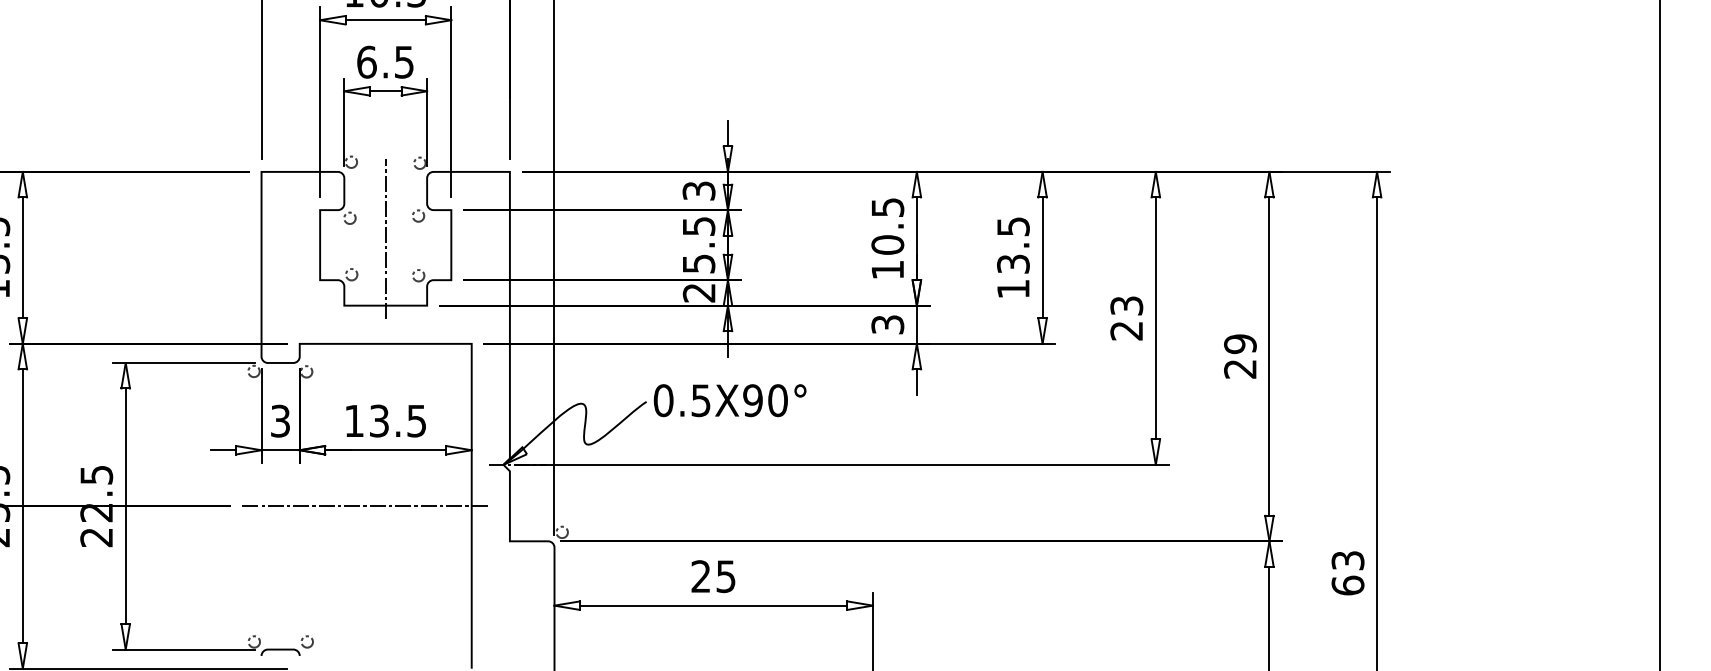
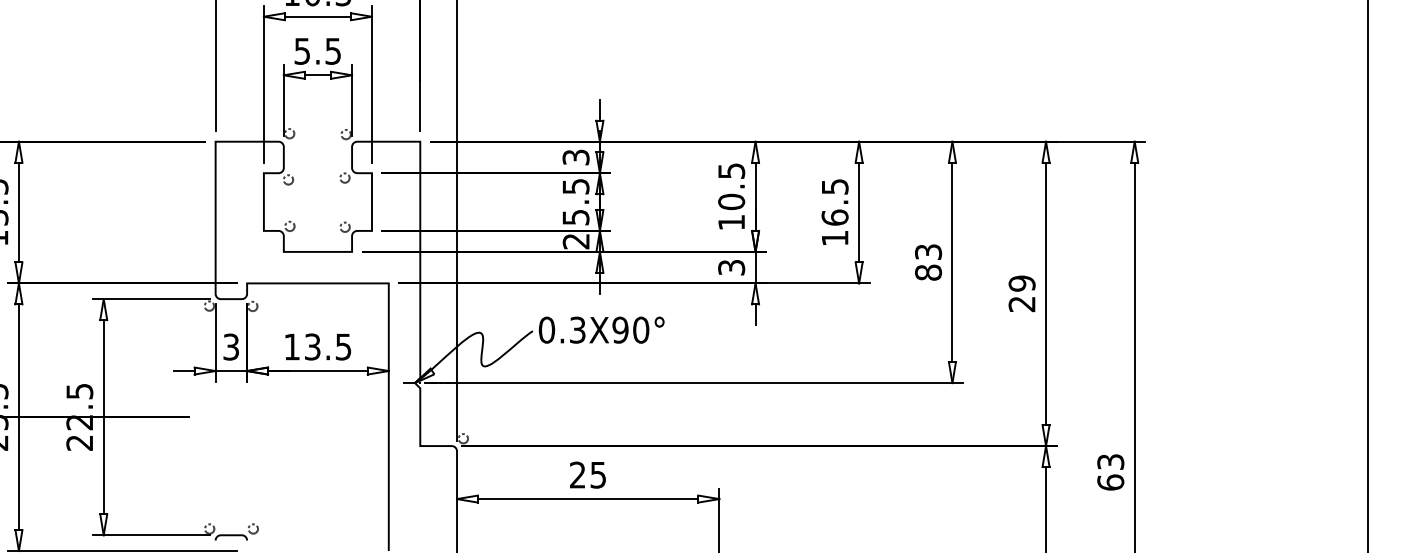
text: (366, 61) -> (302, 50), 6.5 -> 5.5
line: (385, 238) -> (317, 196), removed
text: (1013, 263) -> (835, 217), 13.5 -> 16.5
text: (1126, 330) -> (928, 272), 23 -> 83
text: (701, 400) -> (578, 330), 0.5X90° -> 0.3X90°
line: (366, 506) -> (302, 417), removed

